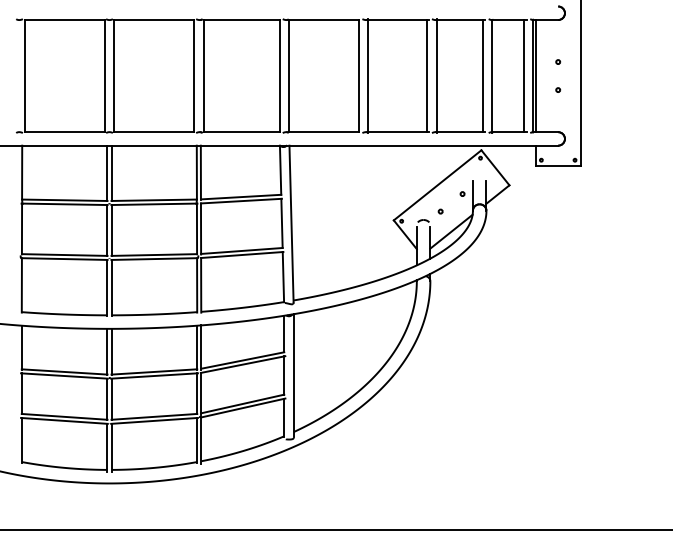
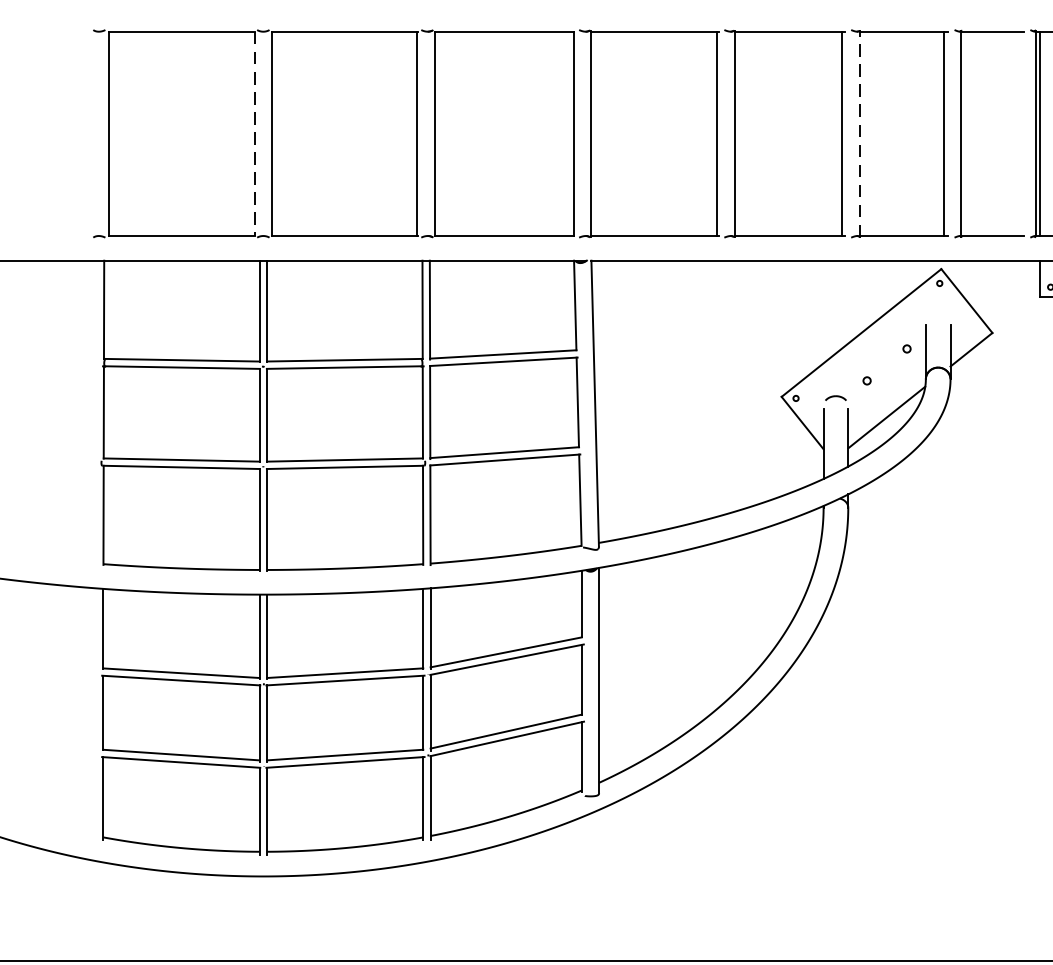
line: (104, 76) -> (254, 134), solid -> dashed
line: (436, 76) -> (859, 134), solid -> dashed
line: (523, 76) -> (1018, 134), removed

